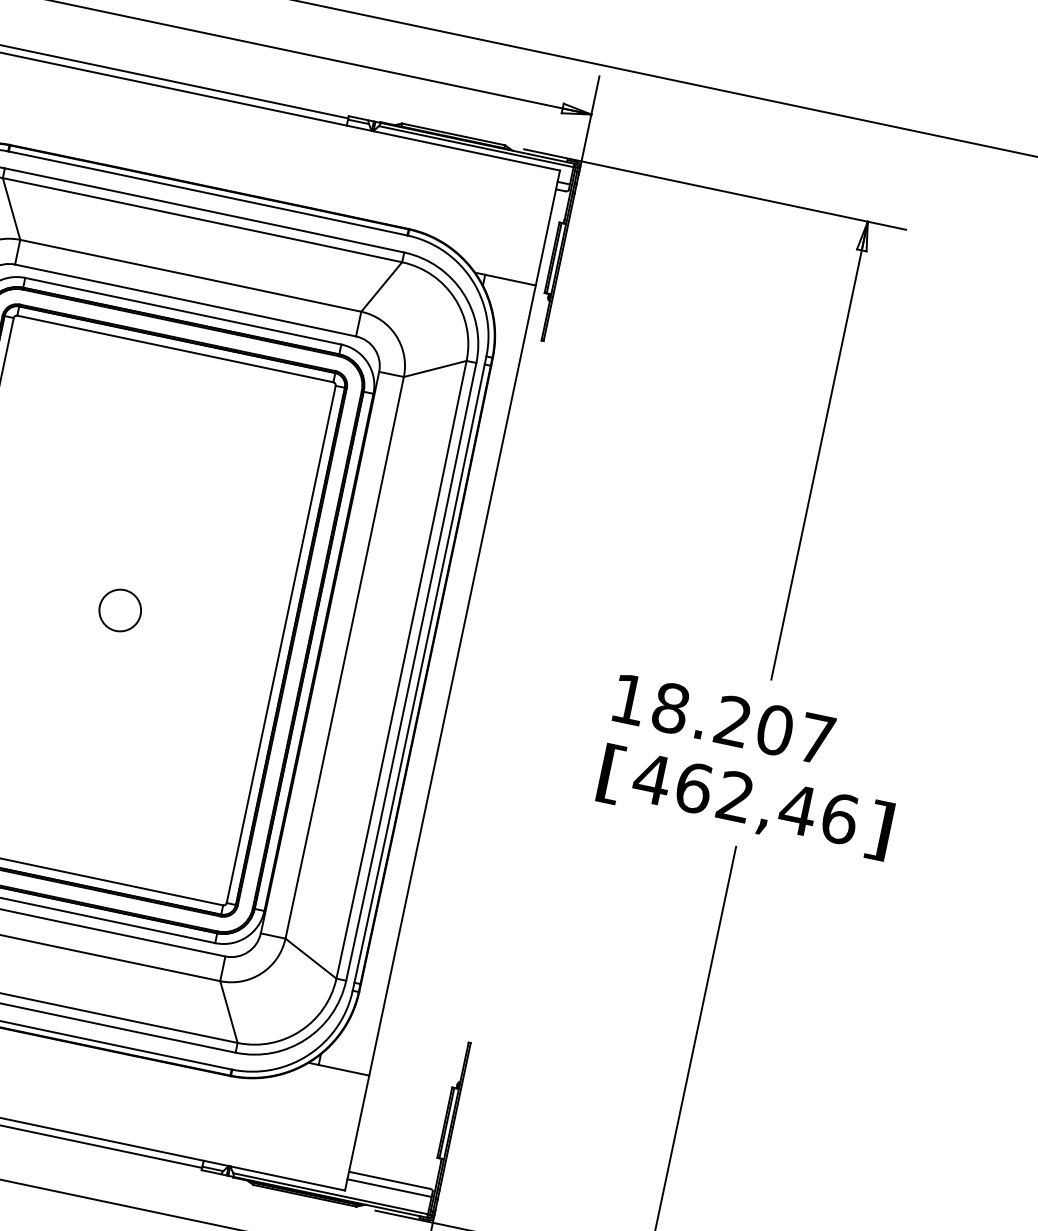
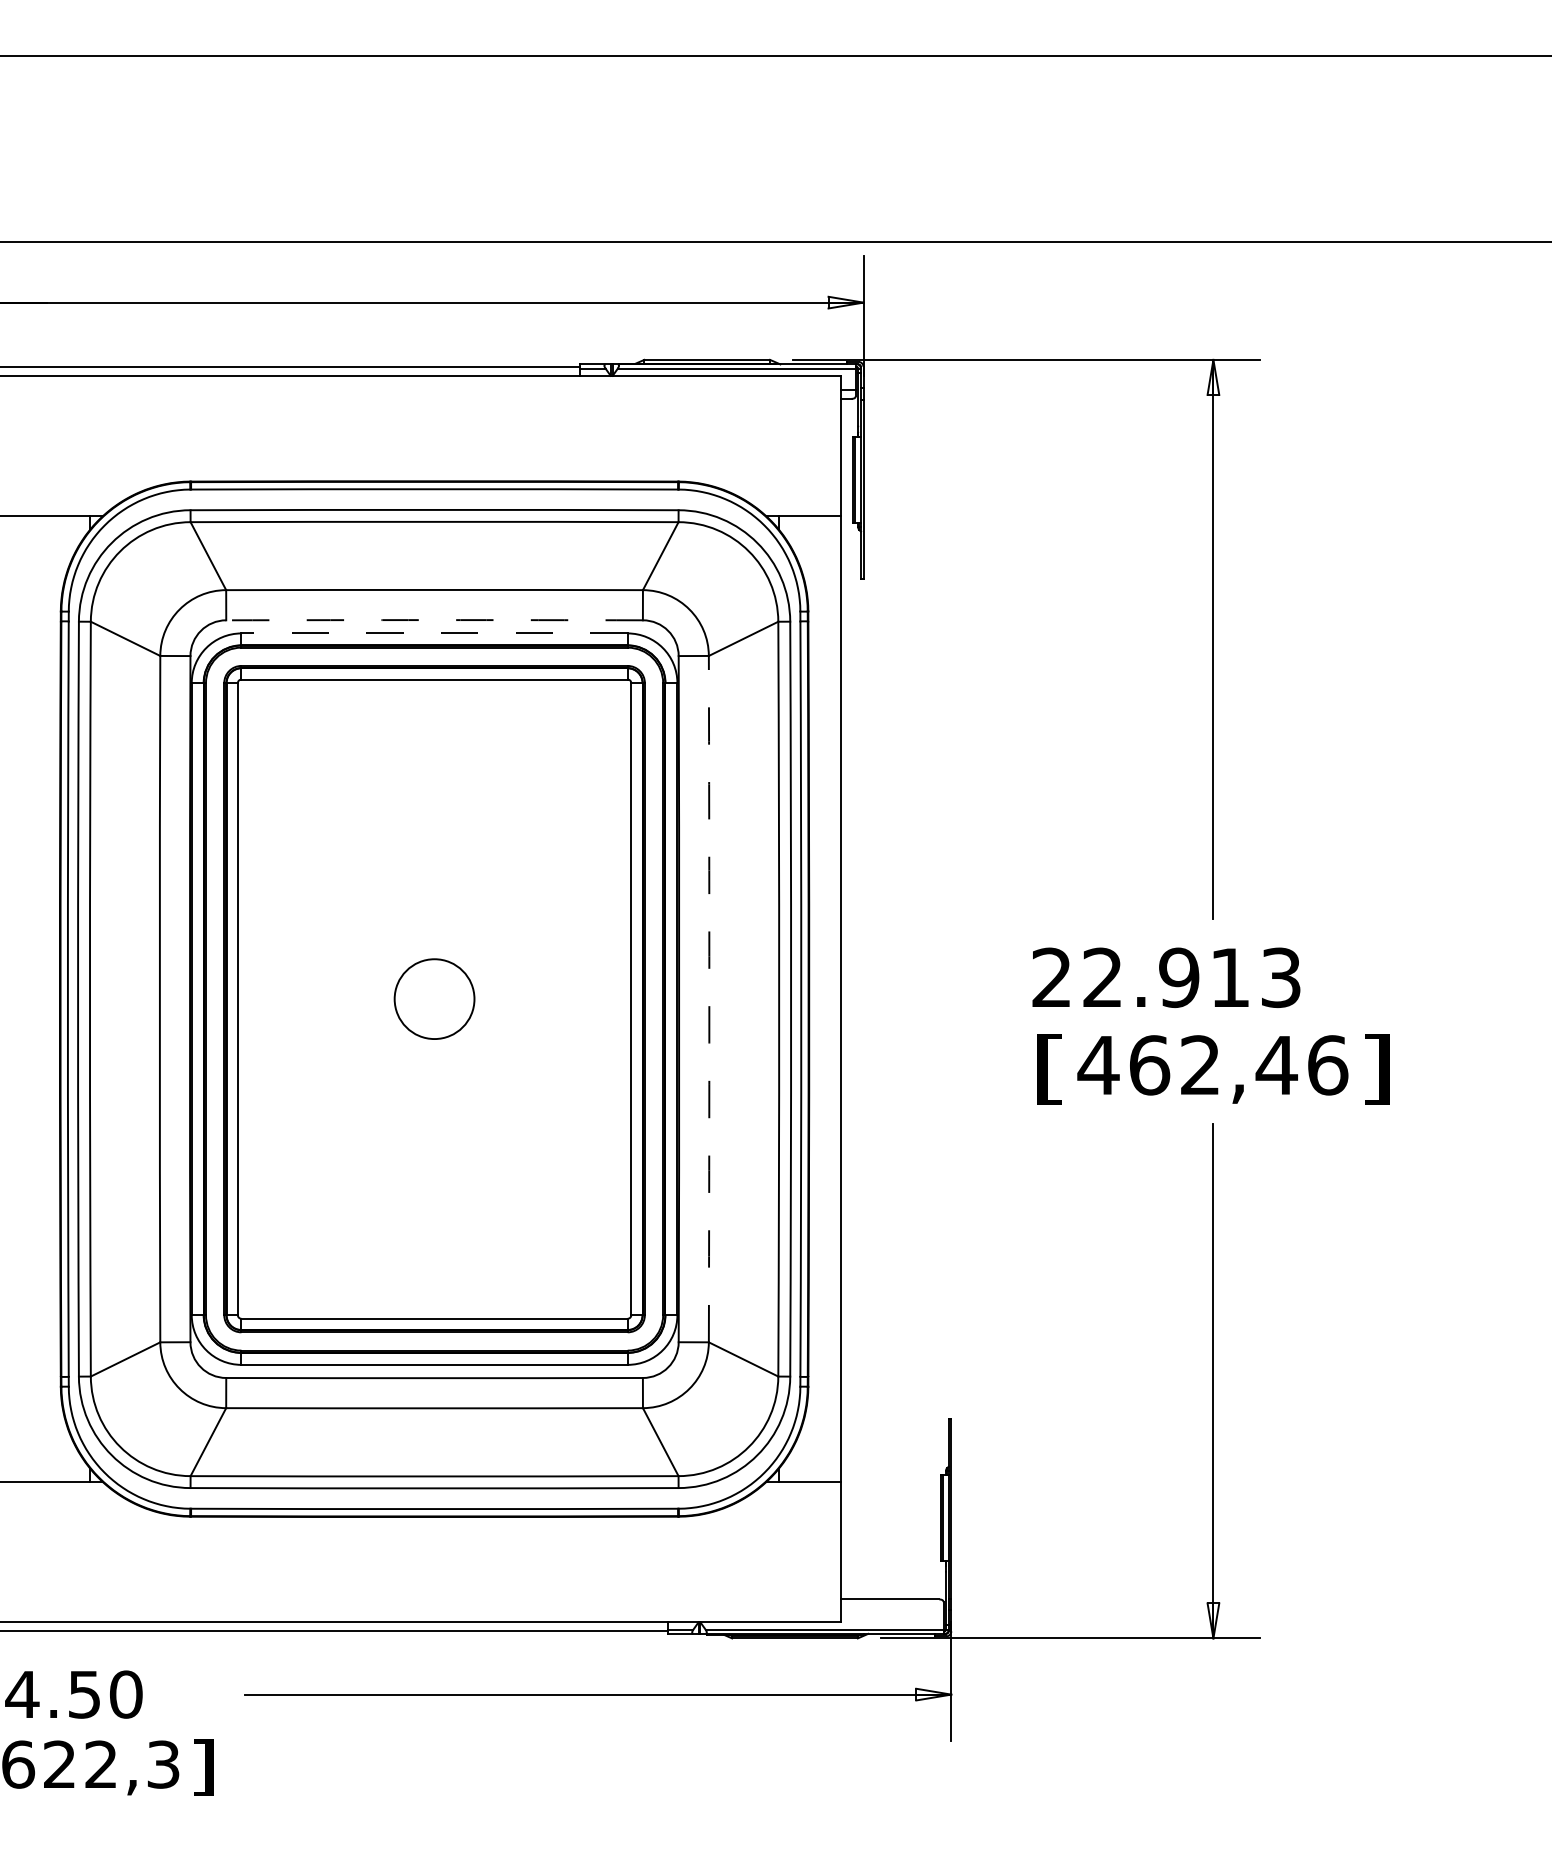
arc: (185, 300) -> (434, 620), solid -> dashed
line: (183, 311) -> (434, 633), solid -> dashed
circle: (120, 610) -> (434, 999), size x1.6
arc: (345, 658) -> (709, 999), solid -> dashed
text: (722, 719) -> (1166, 977), 18.207 -> 22.913
line: (389, 1187) -> (891, 1608), removed

